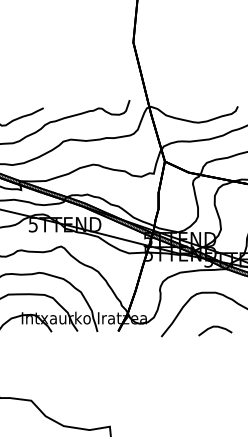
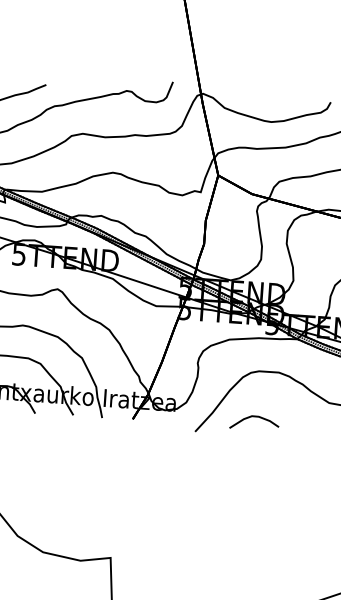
curve: (215, 327) -> (255, 417), moved

